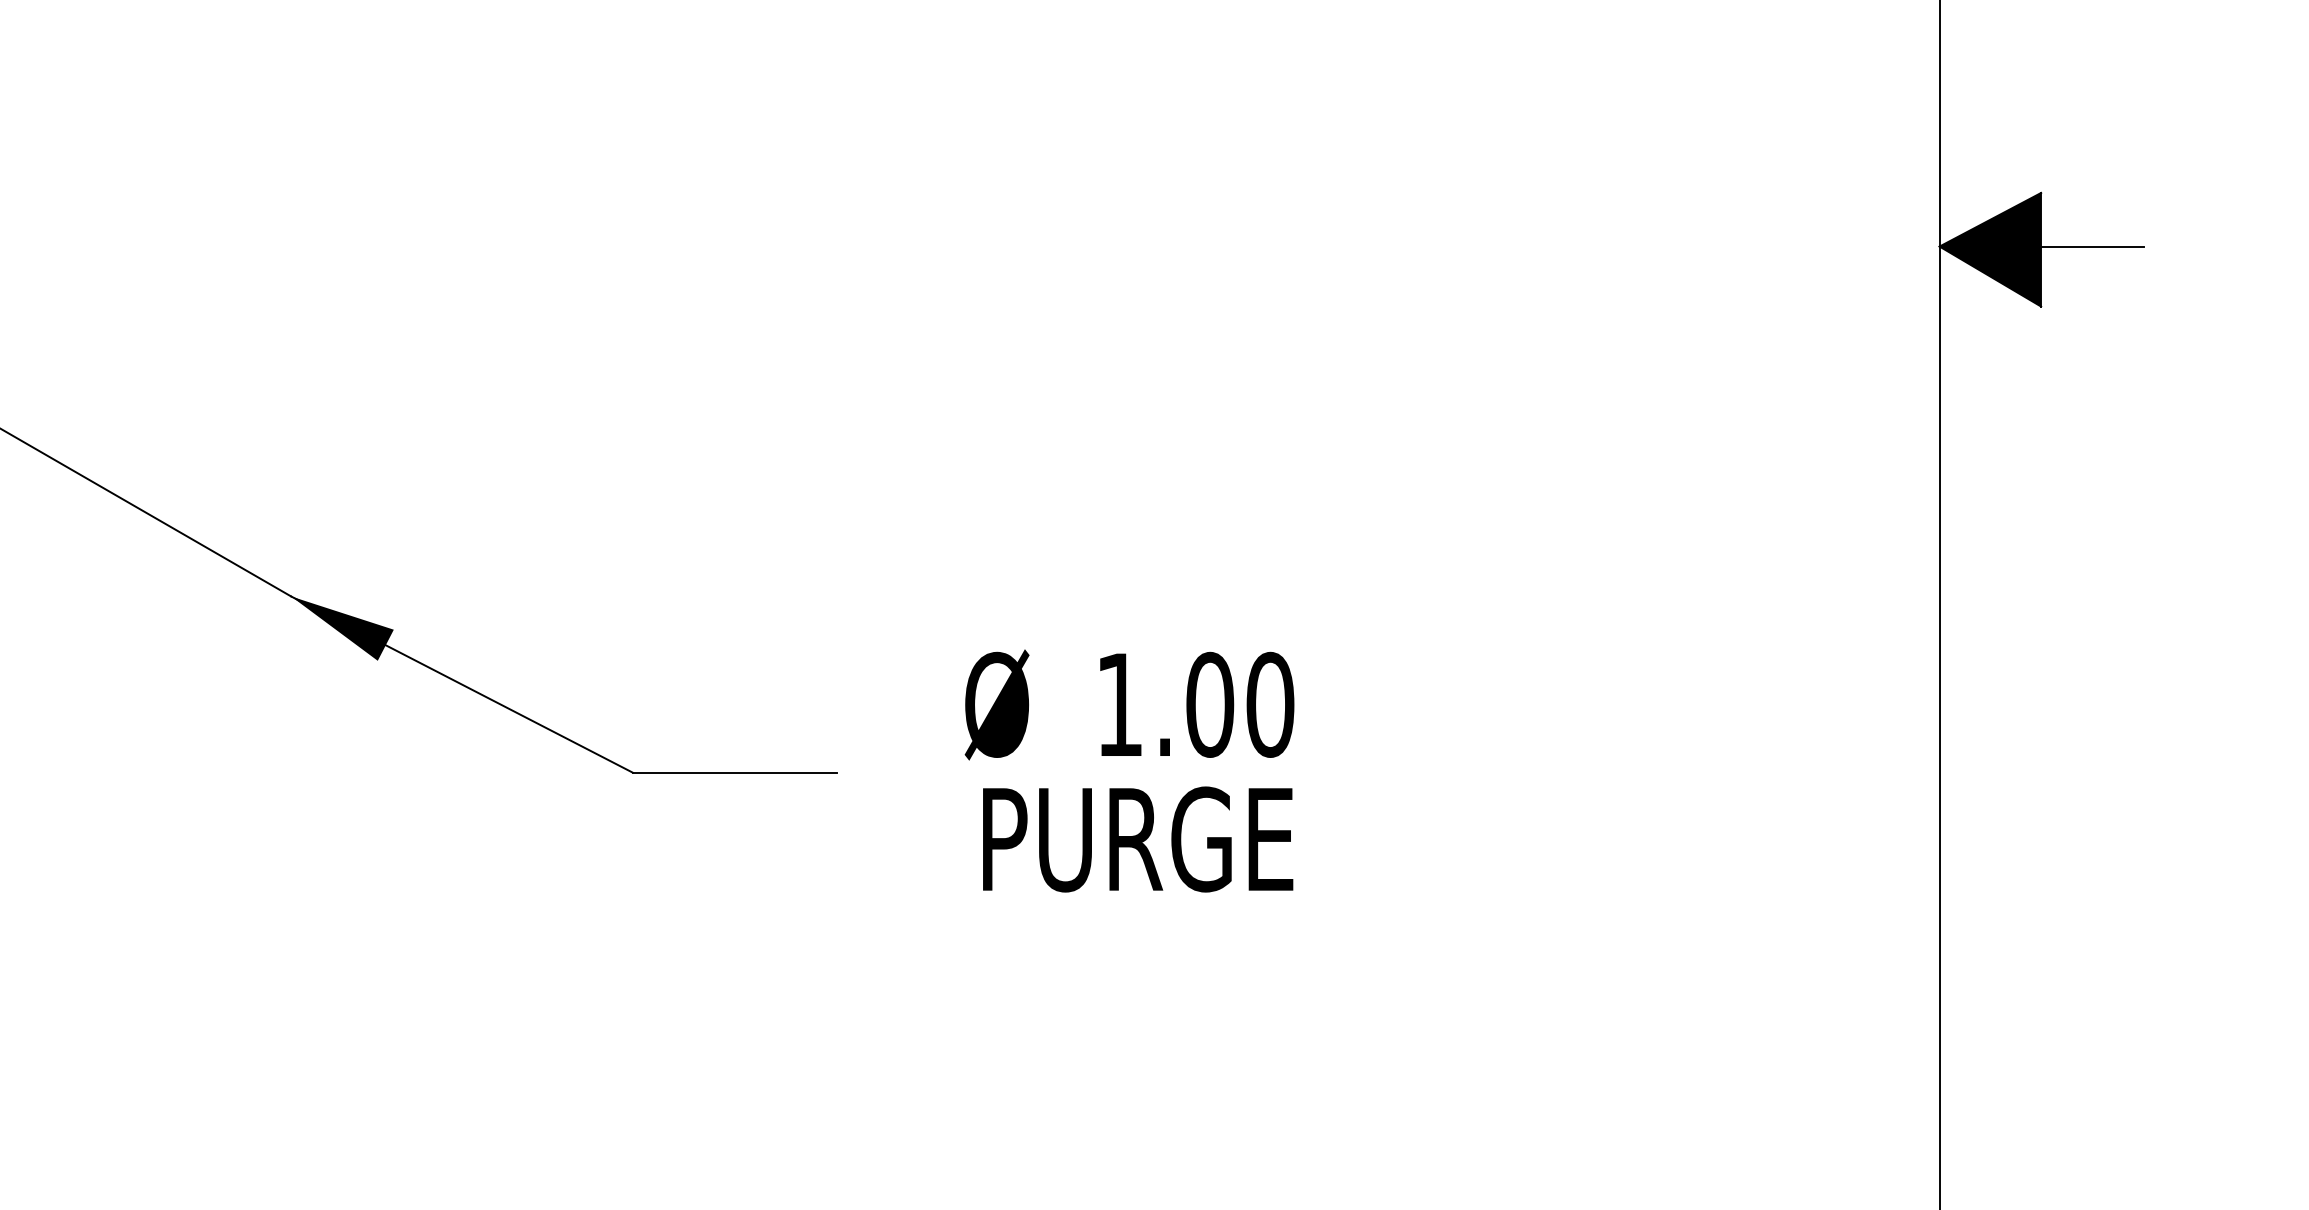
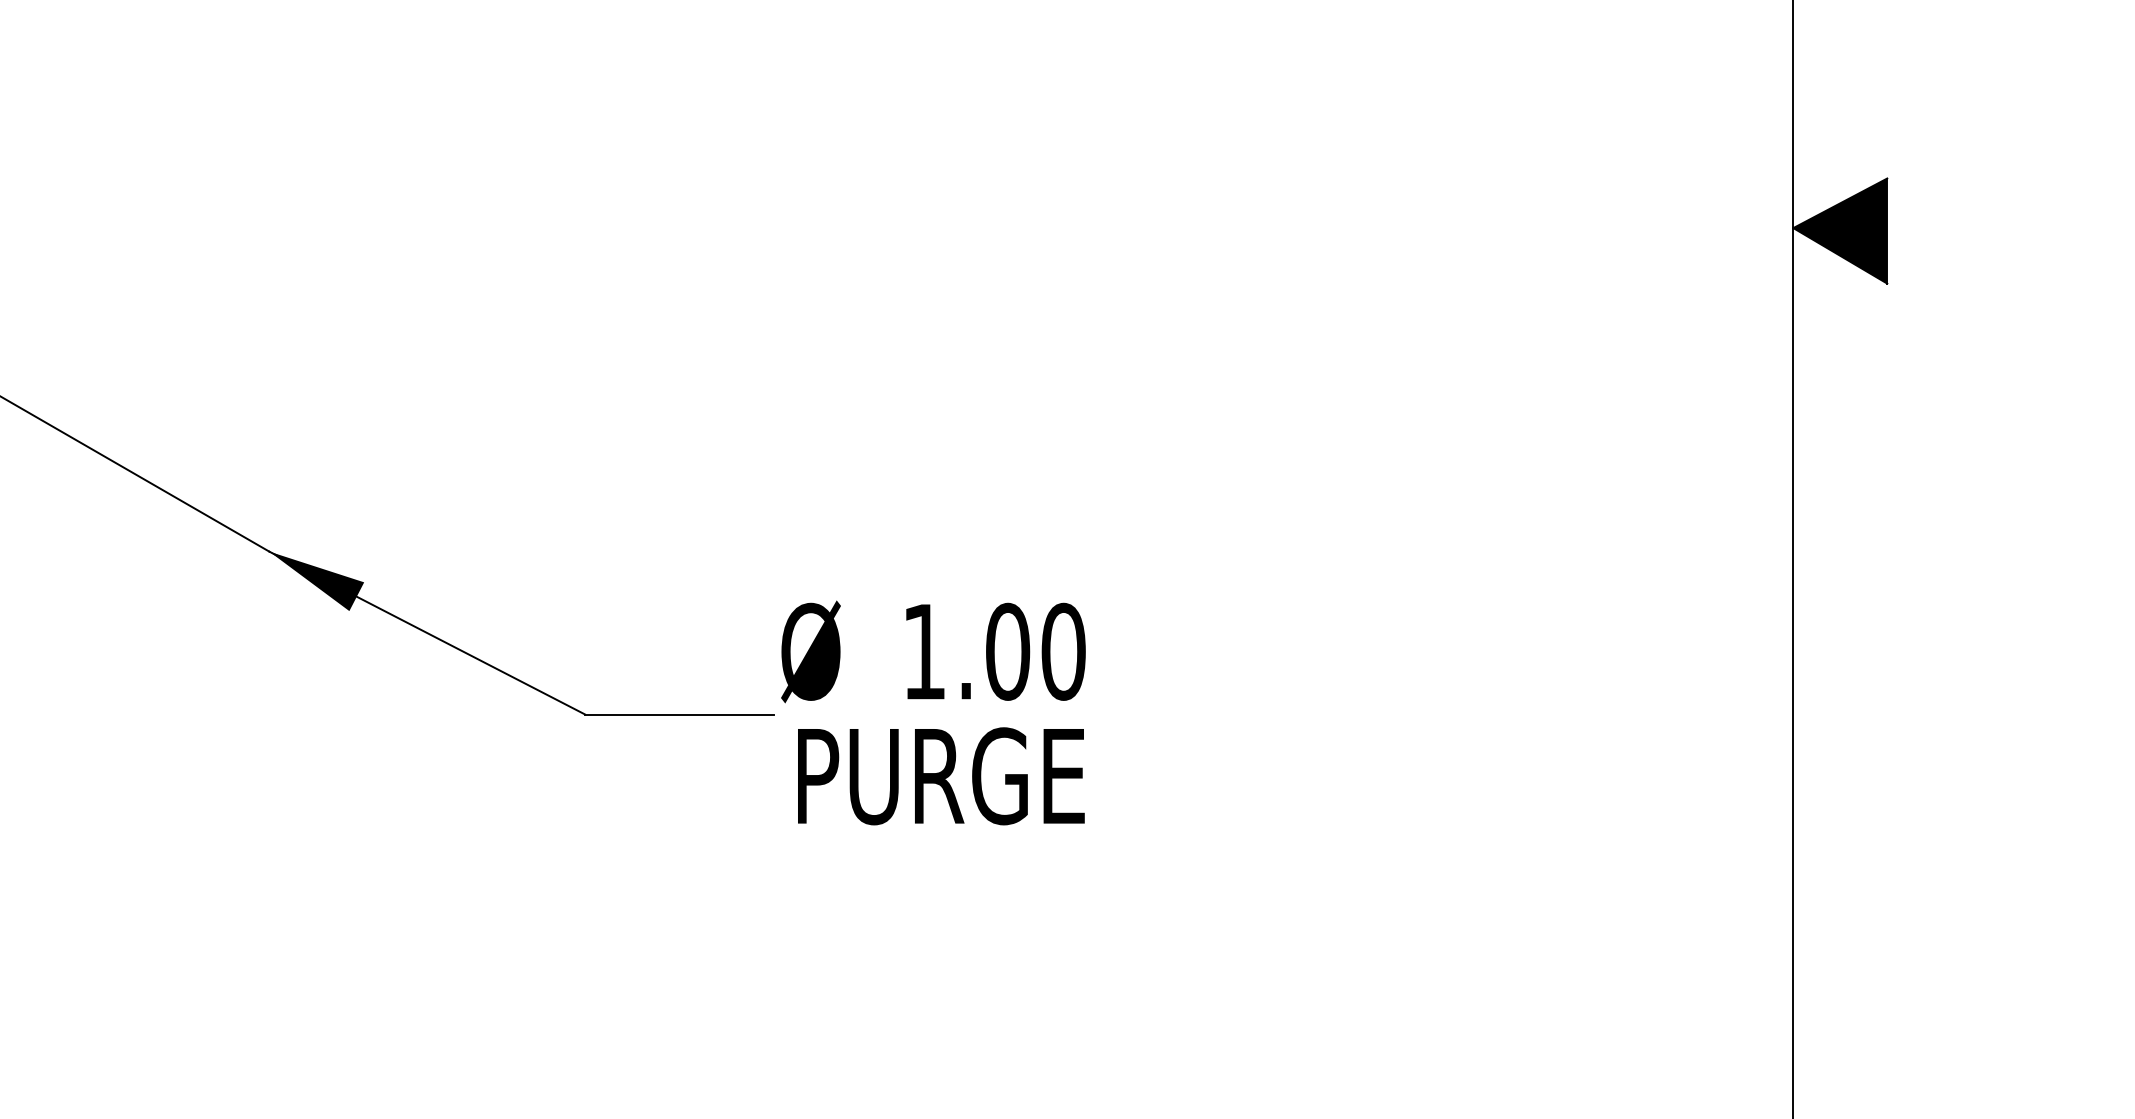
line: (2092, 246) -> (1934, 228), removed
text: (1129, 770) -> (933, 712), moved

